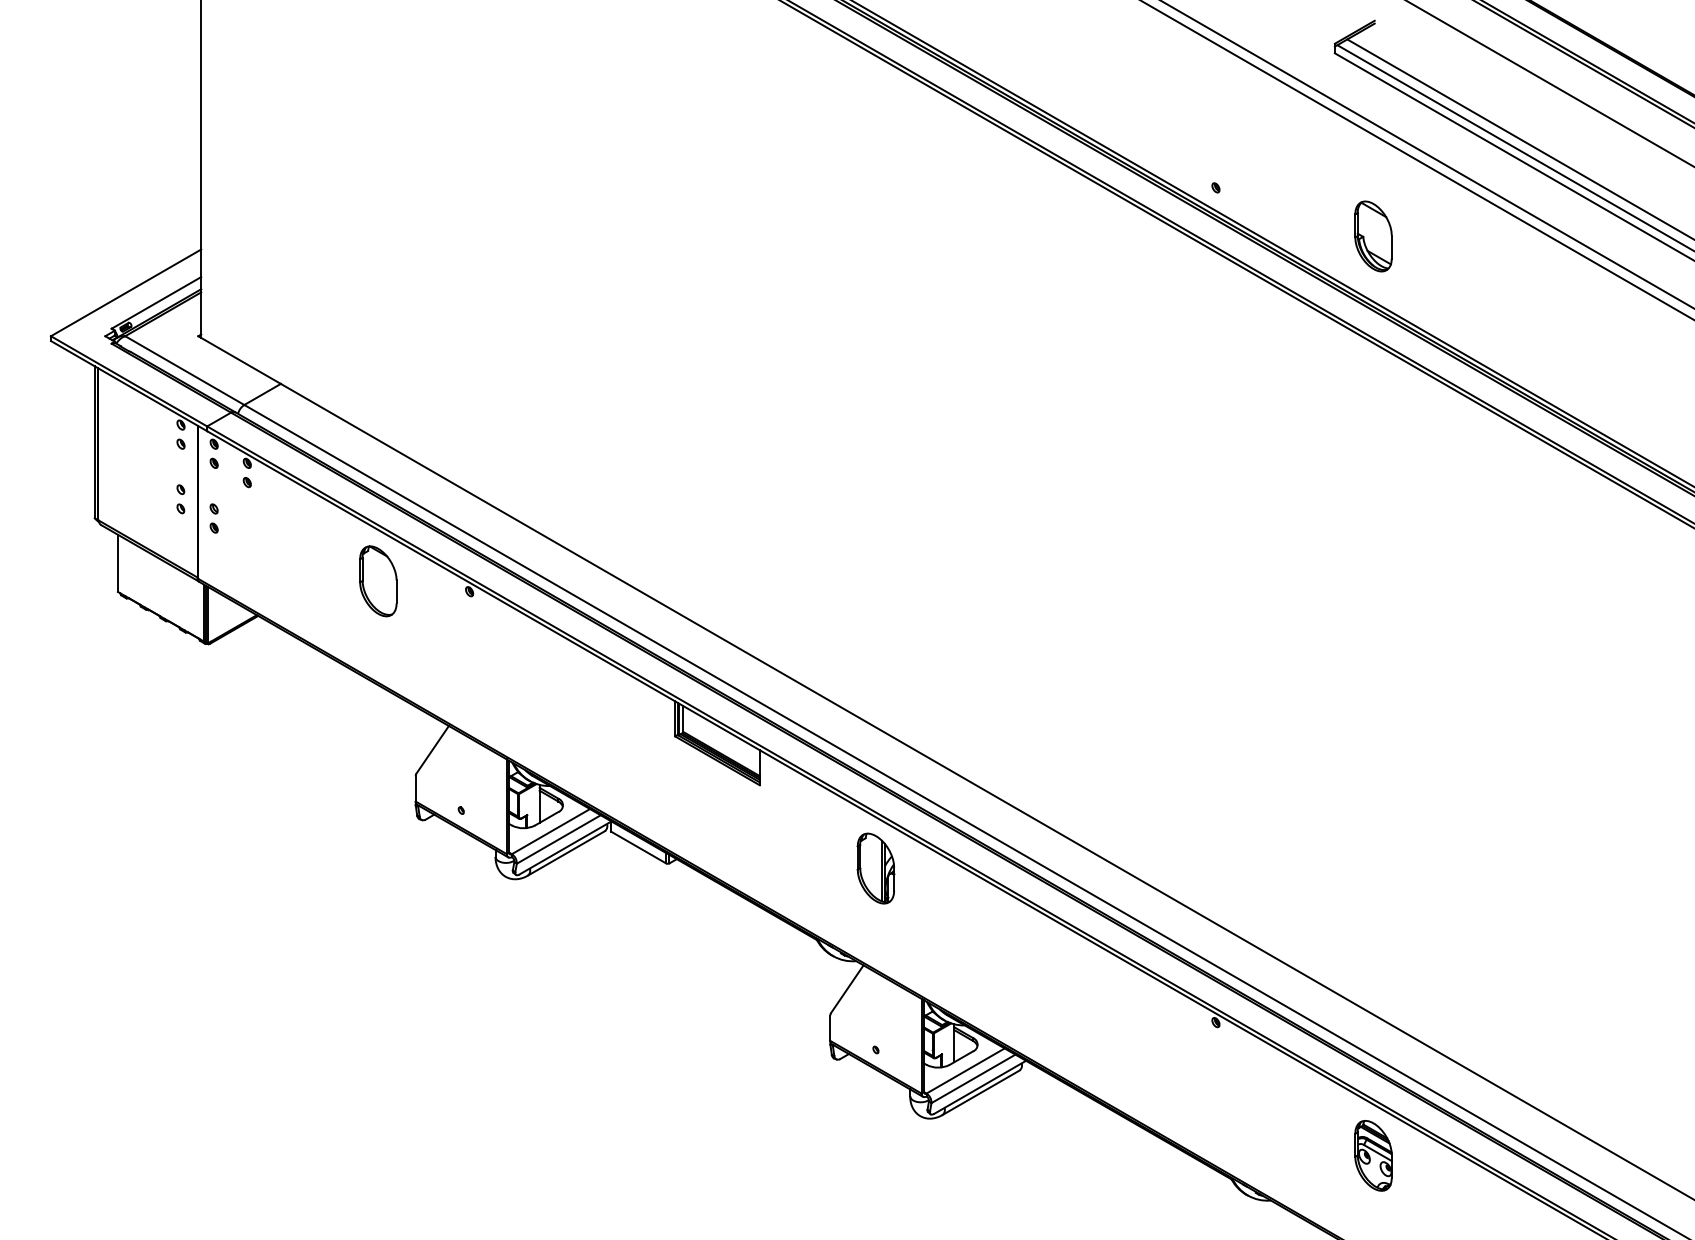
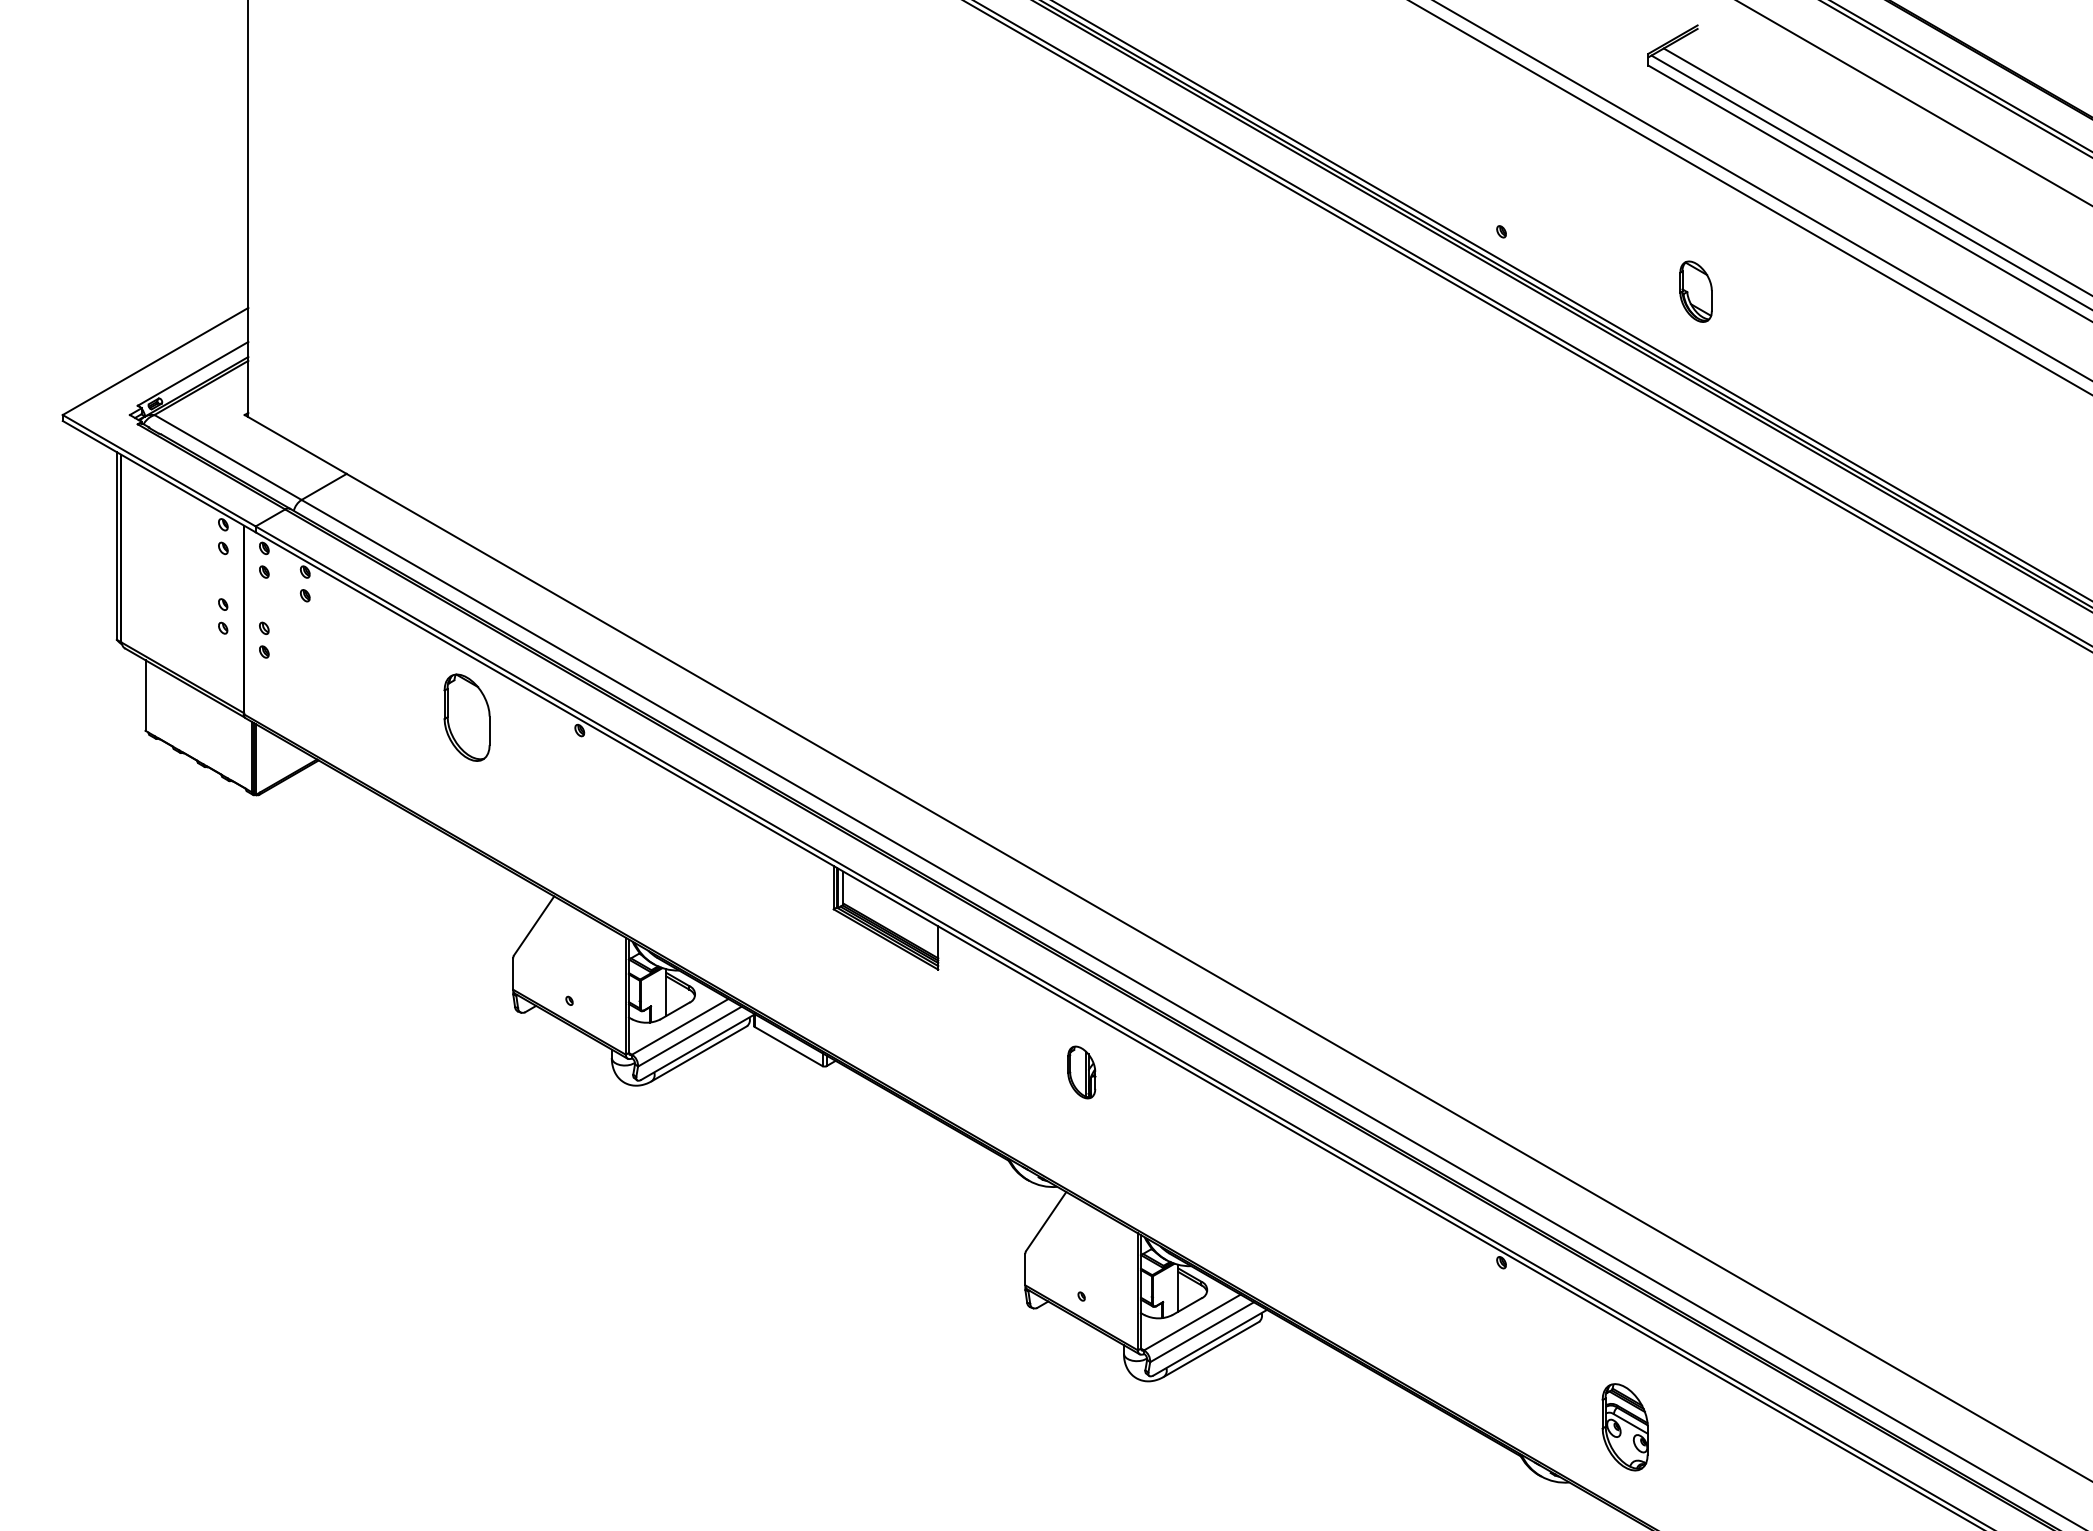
part: (1372, 236) -> (1695, 291), size x0.7
part: (875, 868) -> (1081, 1072), size x0.6
part: (1372, 1156) -> (1624, 1427), moved

